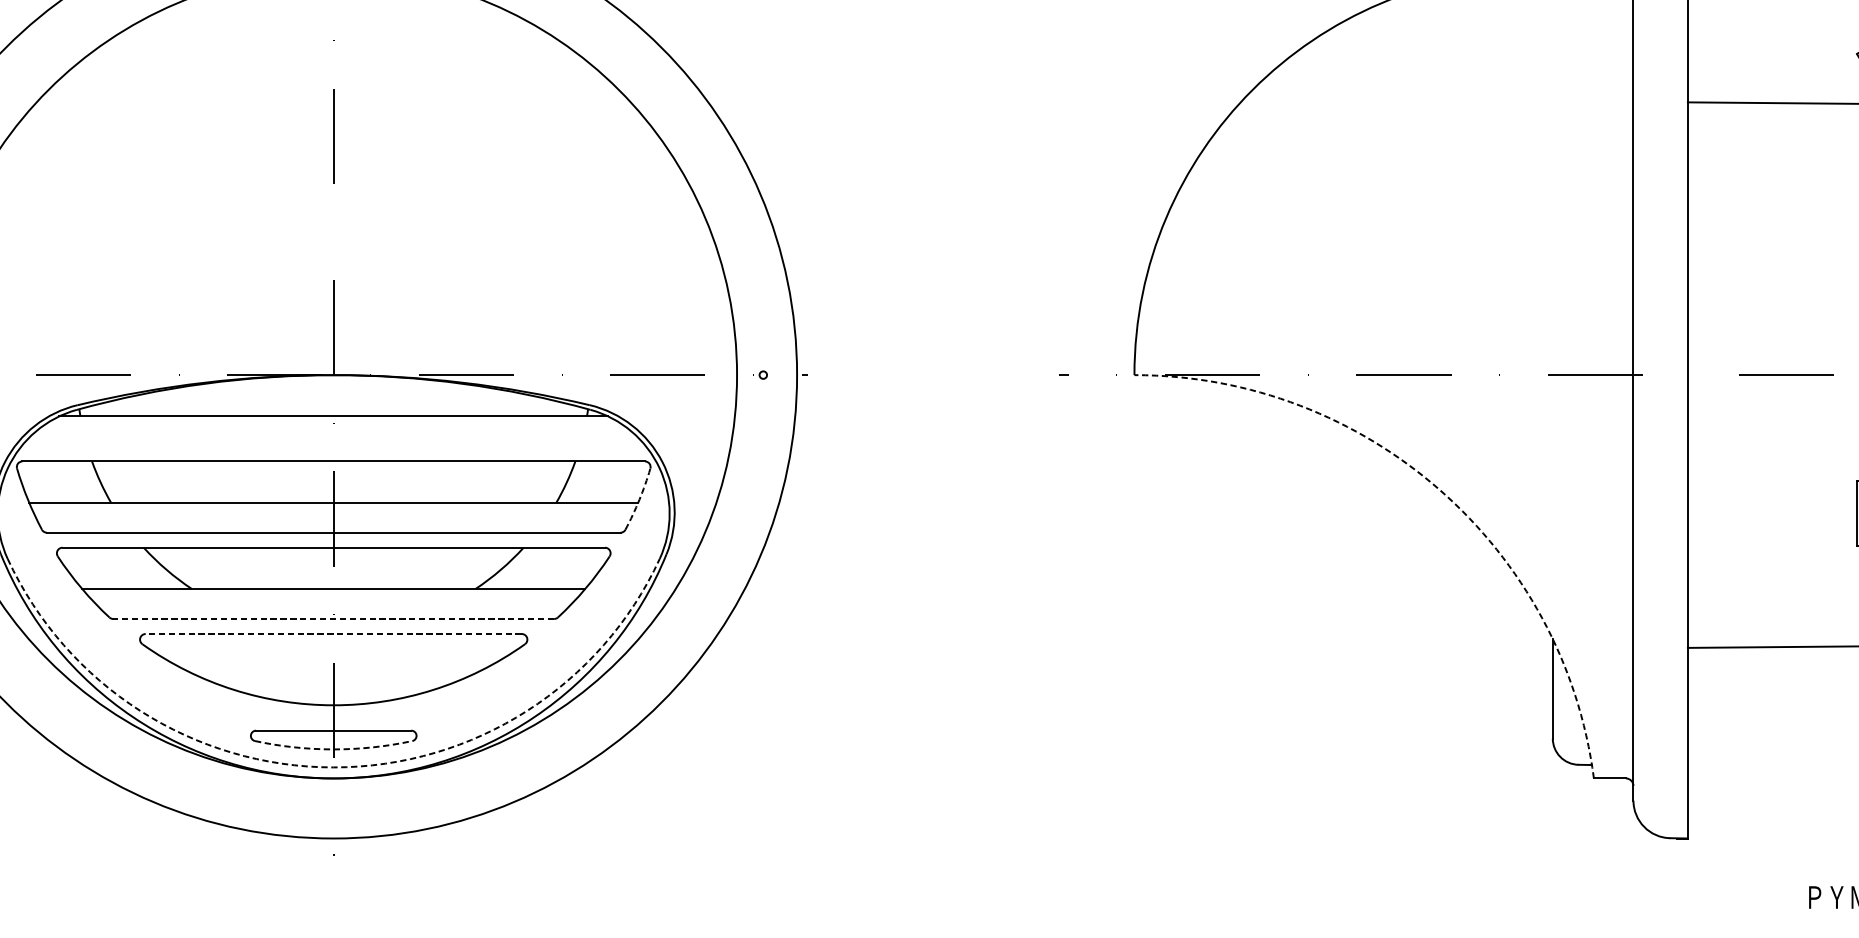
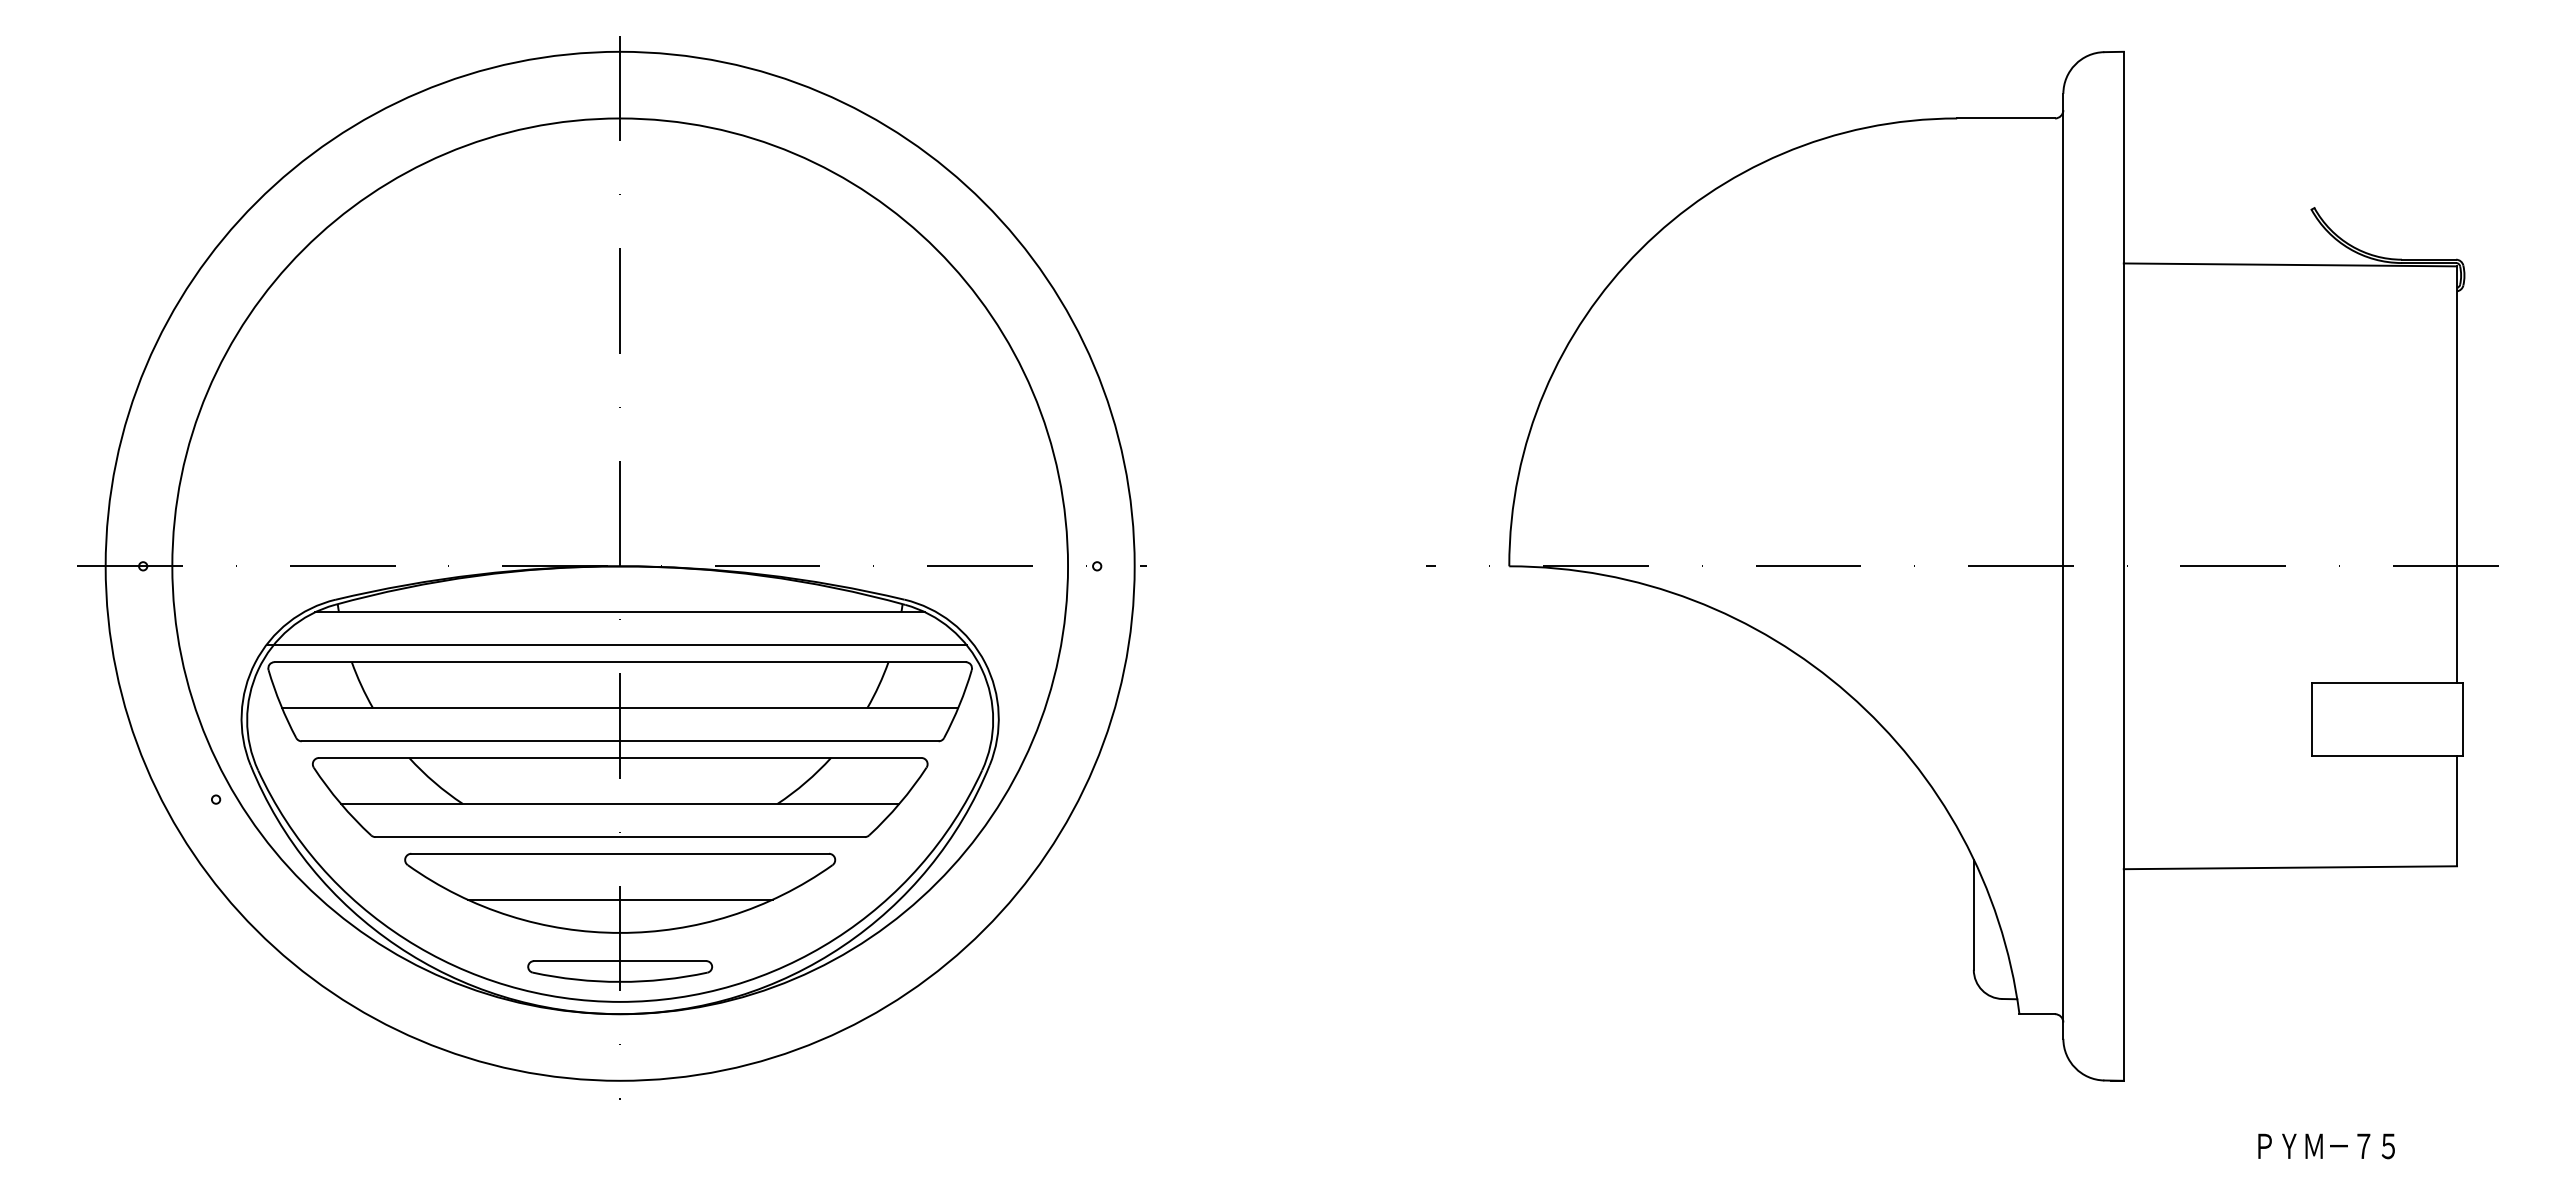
line: (330, 446) -> (616, 645), added
arc: (1439, 490) -> (1848, 694), dashed -> solid
arc: (639, 499) -> (959, 704), dashed -> solid
line: (334, 619) -> (620, 837), dashed -> solid
line: (334, 633) -> (620, 853), dashed -> solid
line: (333, 675) -> (619, 899), added
arc: (334, 749) -> (620, 981), dashed -> solid
arc: (334, 767) -> (620, 1001), dashed -> solid

